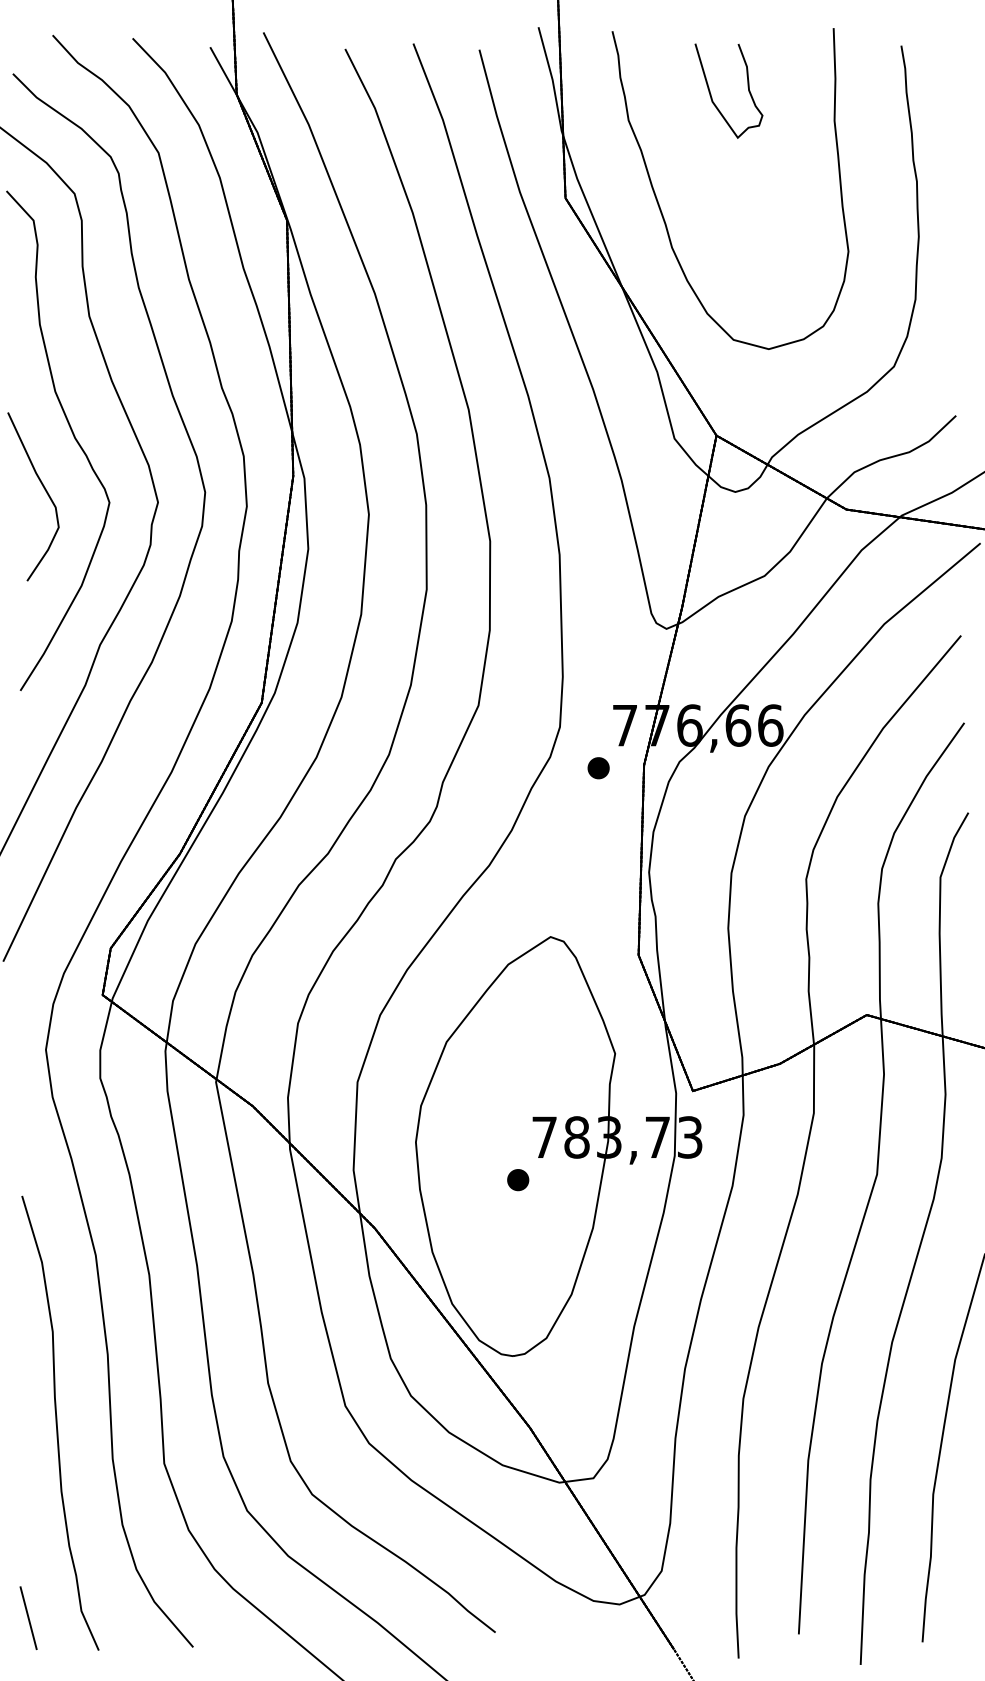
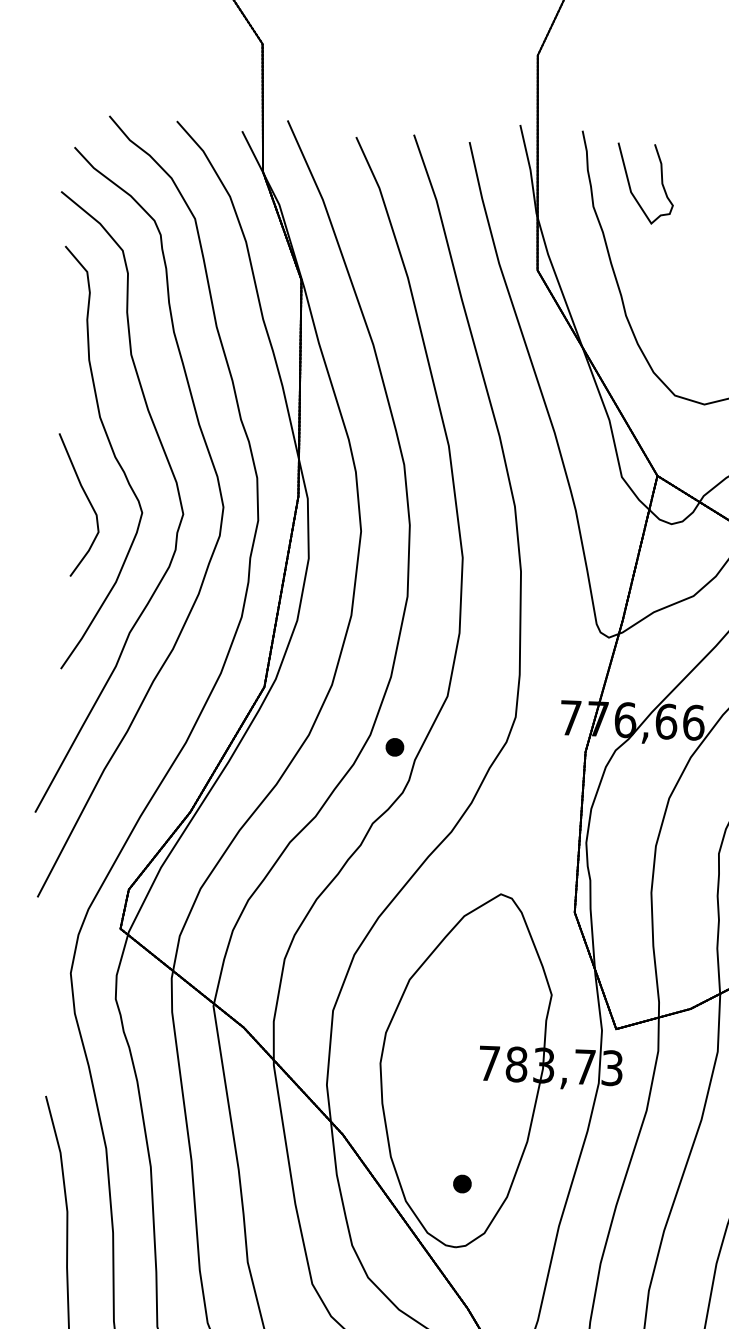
part: (711, 94) -> (630, 186), moved
part: (598, 768) -> (394, 747), moved
part: (518, 1180) -> (462, 1184), moved

